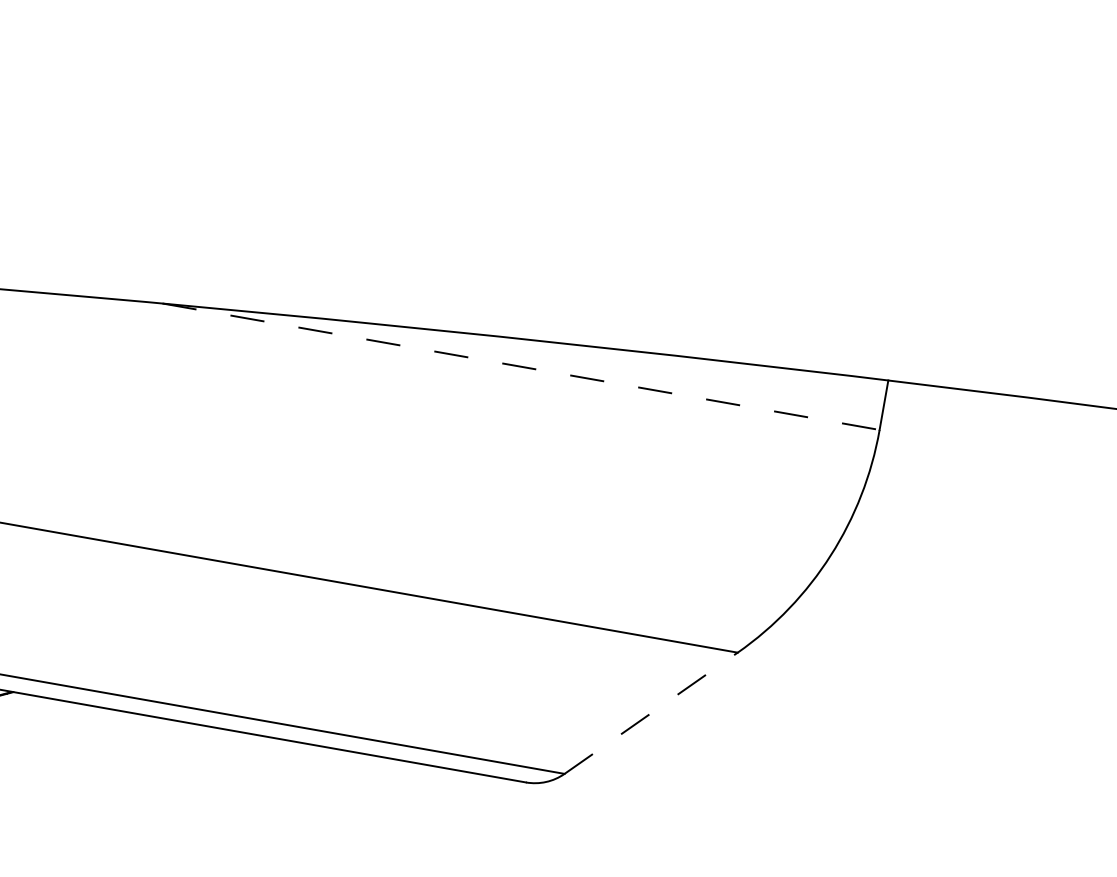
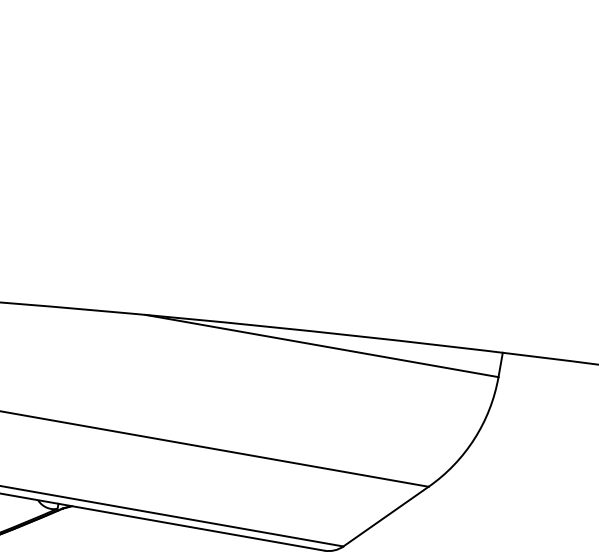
line: (522, 367) -> (322, 346), dashed -> solid
line: (652, 713) -> (386, 516), dashed -> solid

